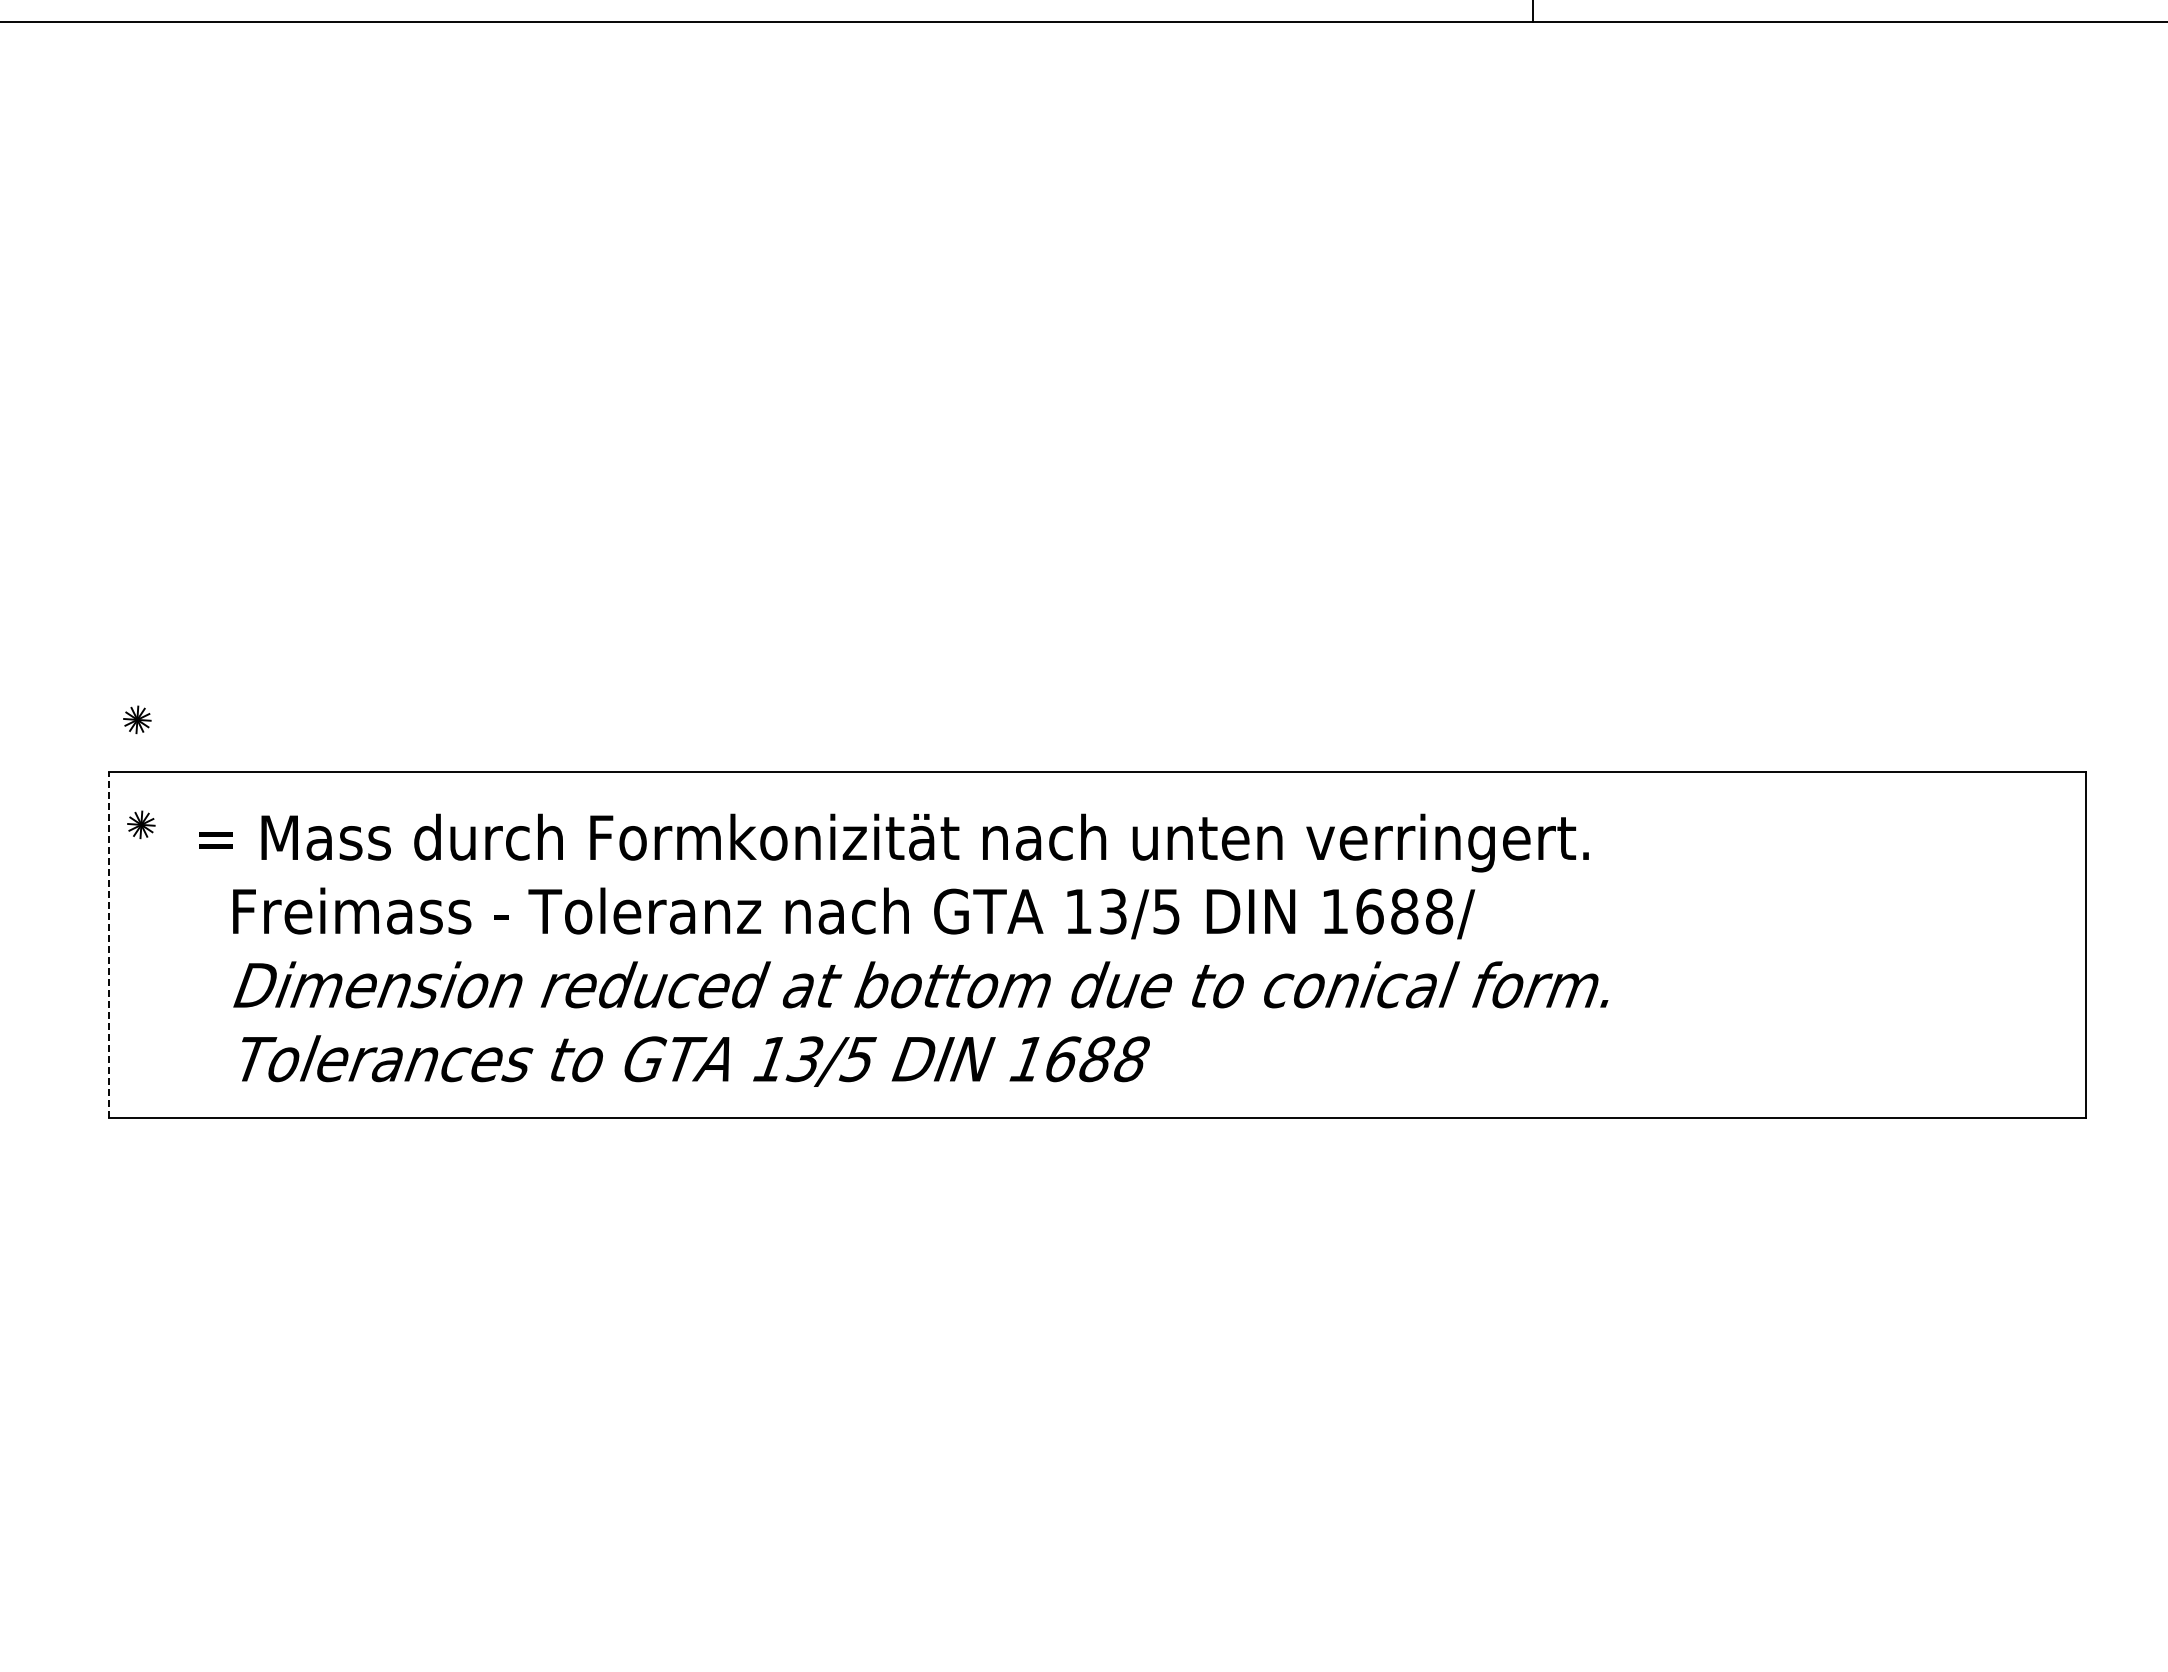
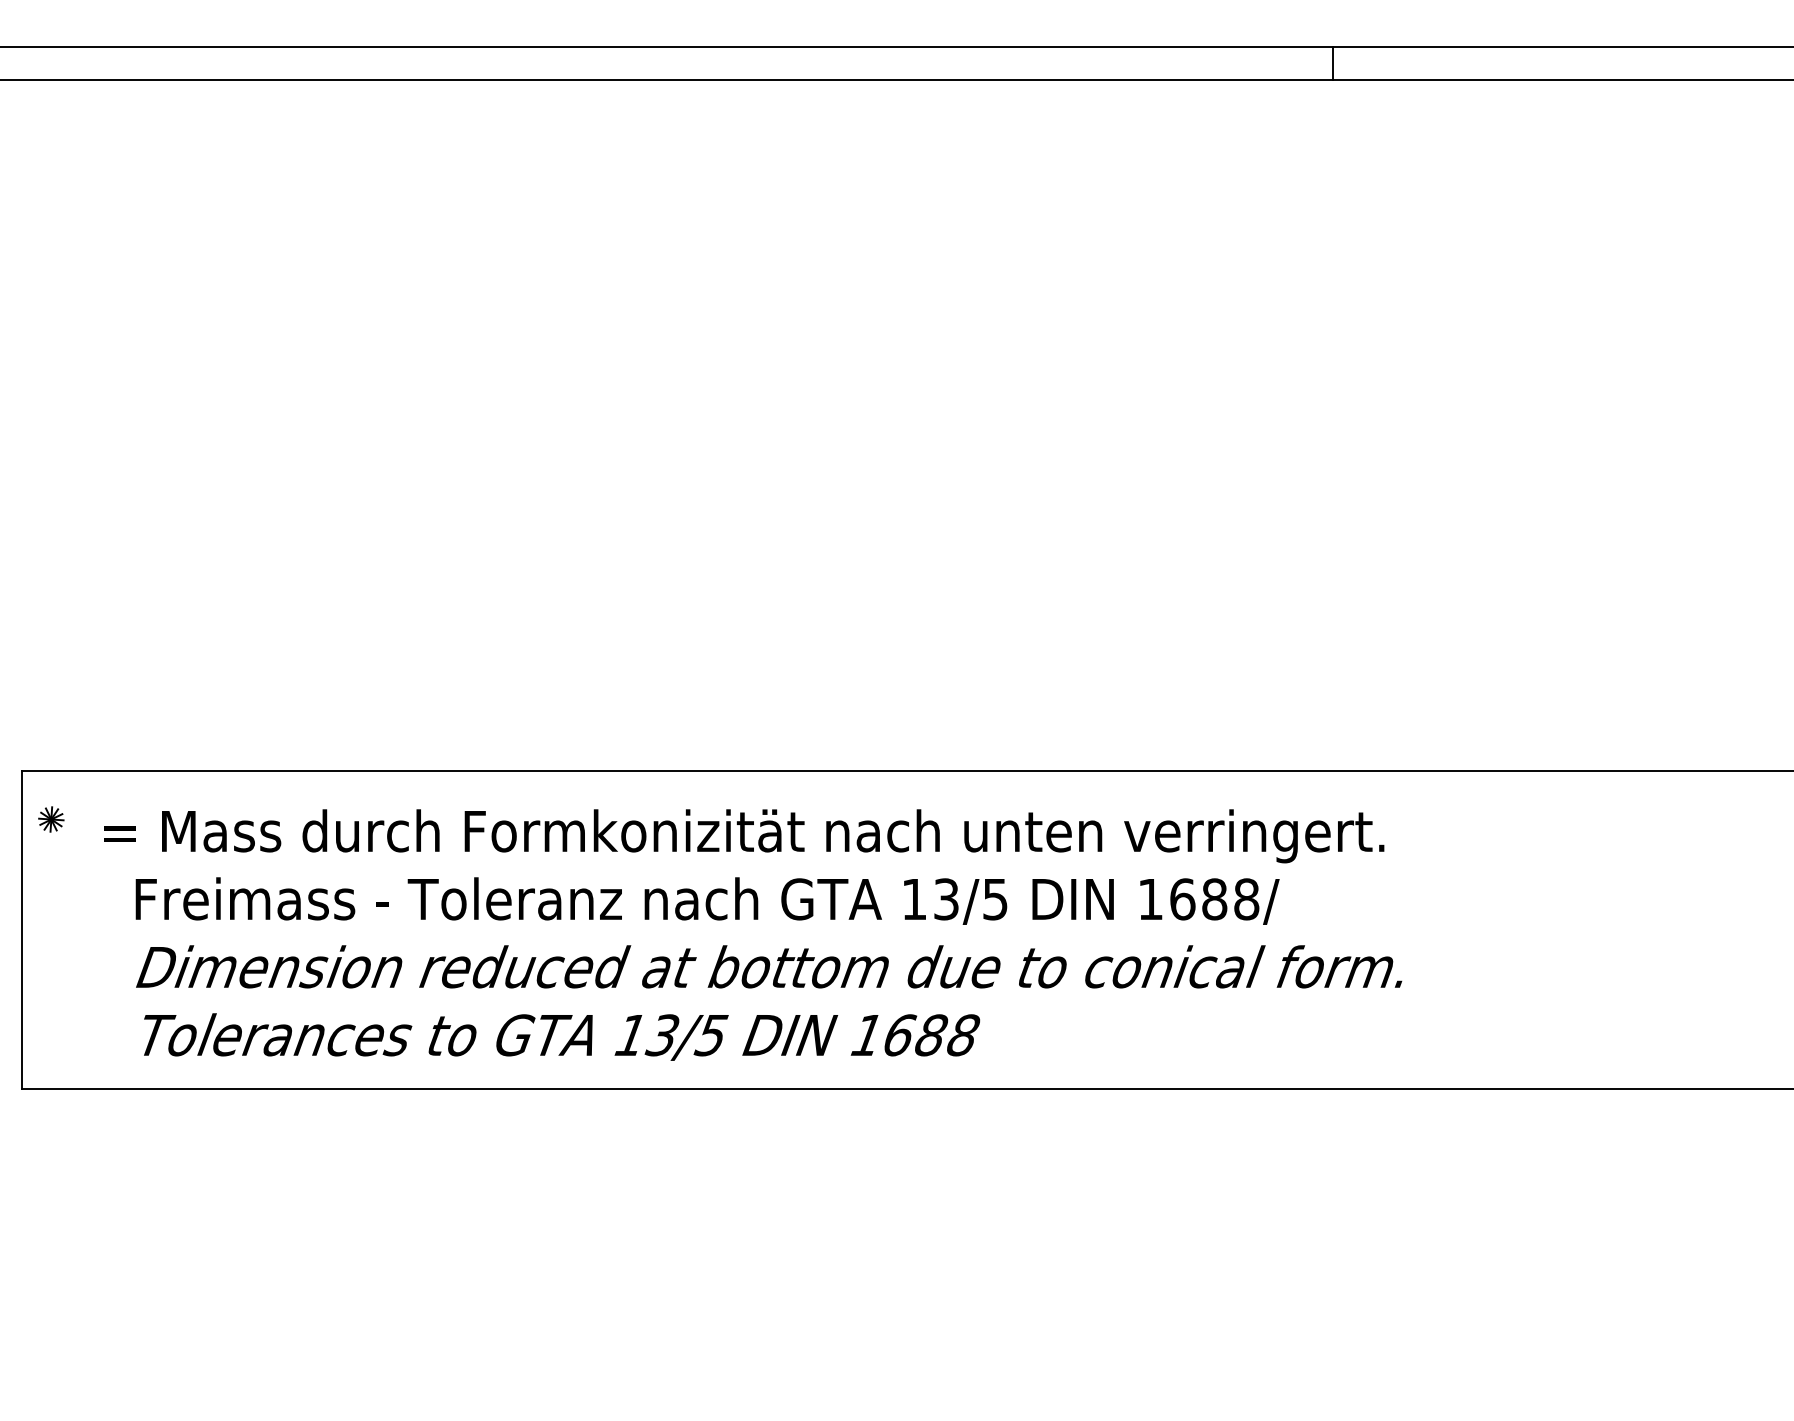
part: (137, 719) -> (47, 722), removed
line: (109, 944) -> (21, 929), dashed -> solid

